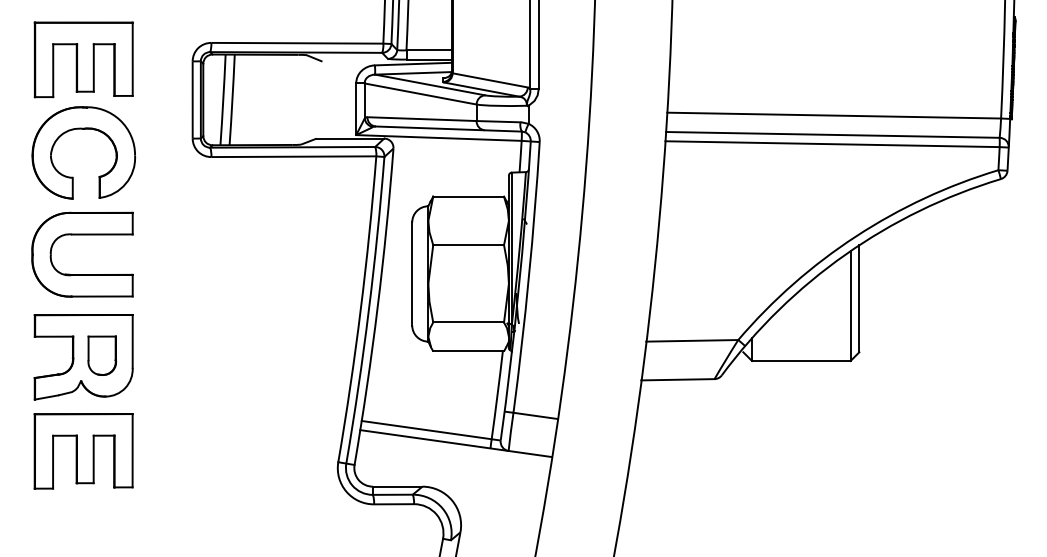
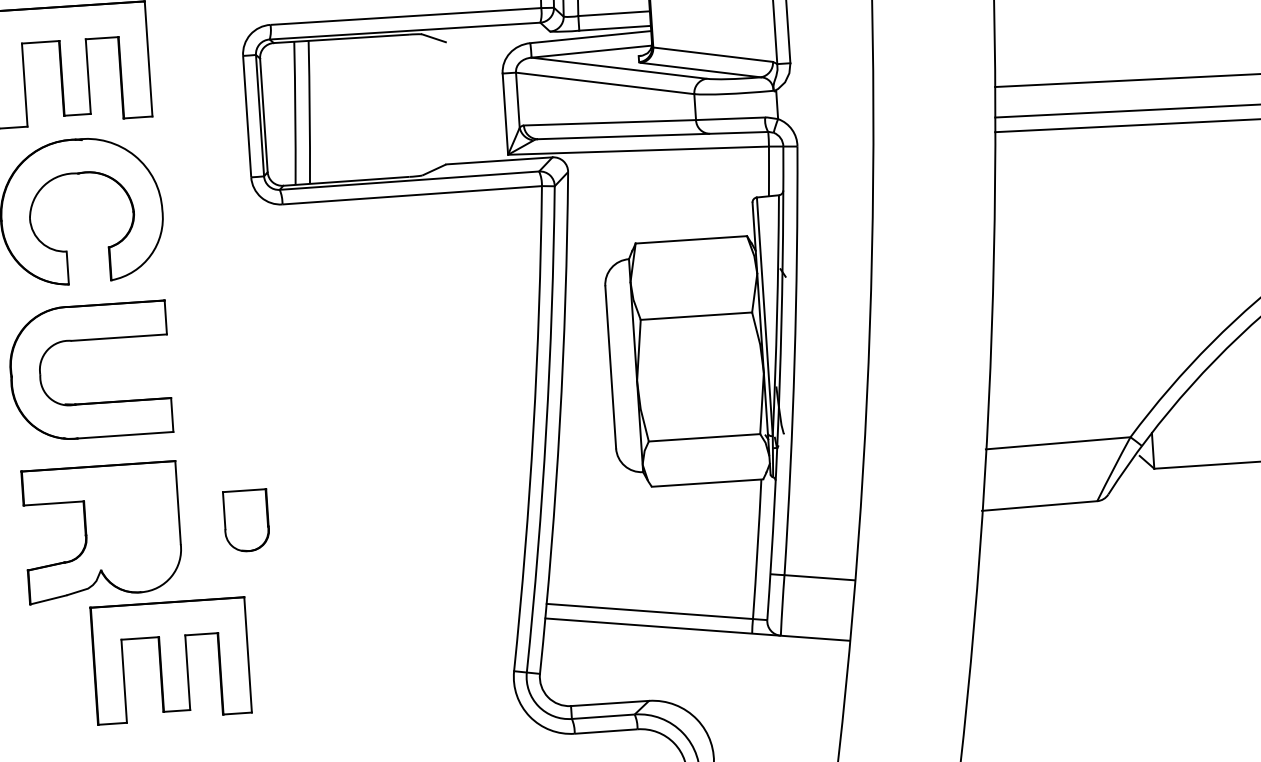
part: (102, 355) -> (246, 520), moved
part: (83, 451) -> (170, 661), moved

